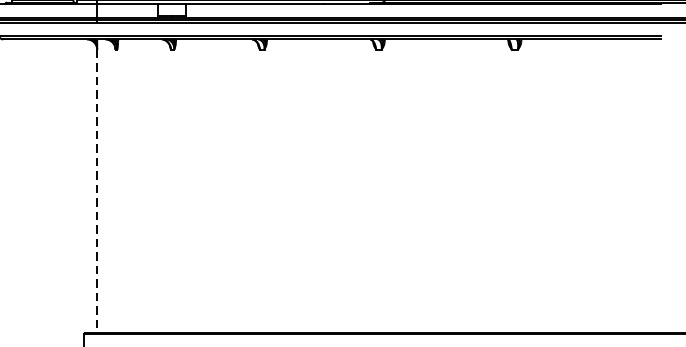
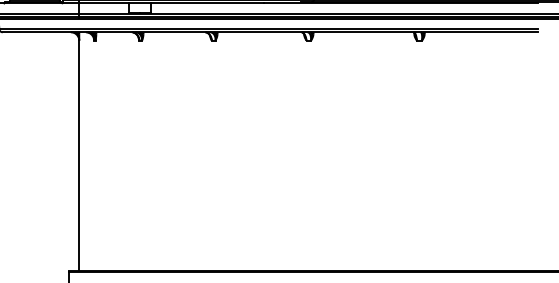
line: (97, 191) -> (79, 156), dashed -> solid

